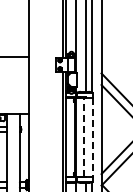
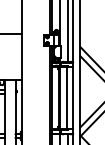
line: (84, 136) -> (66, 97), dashed -> solid
line: (92, 137) -> (73, 98), dashed -> solid

